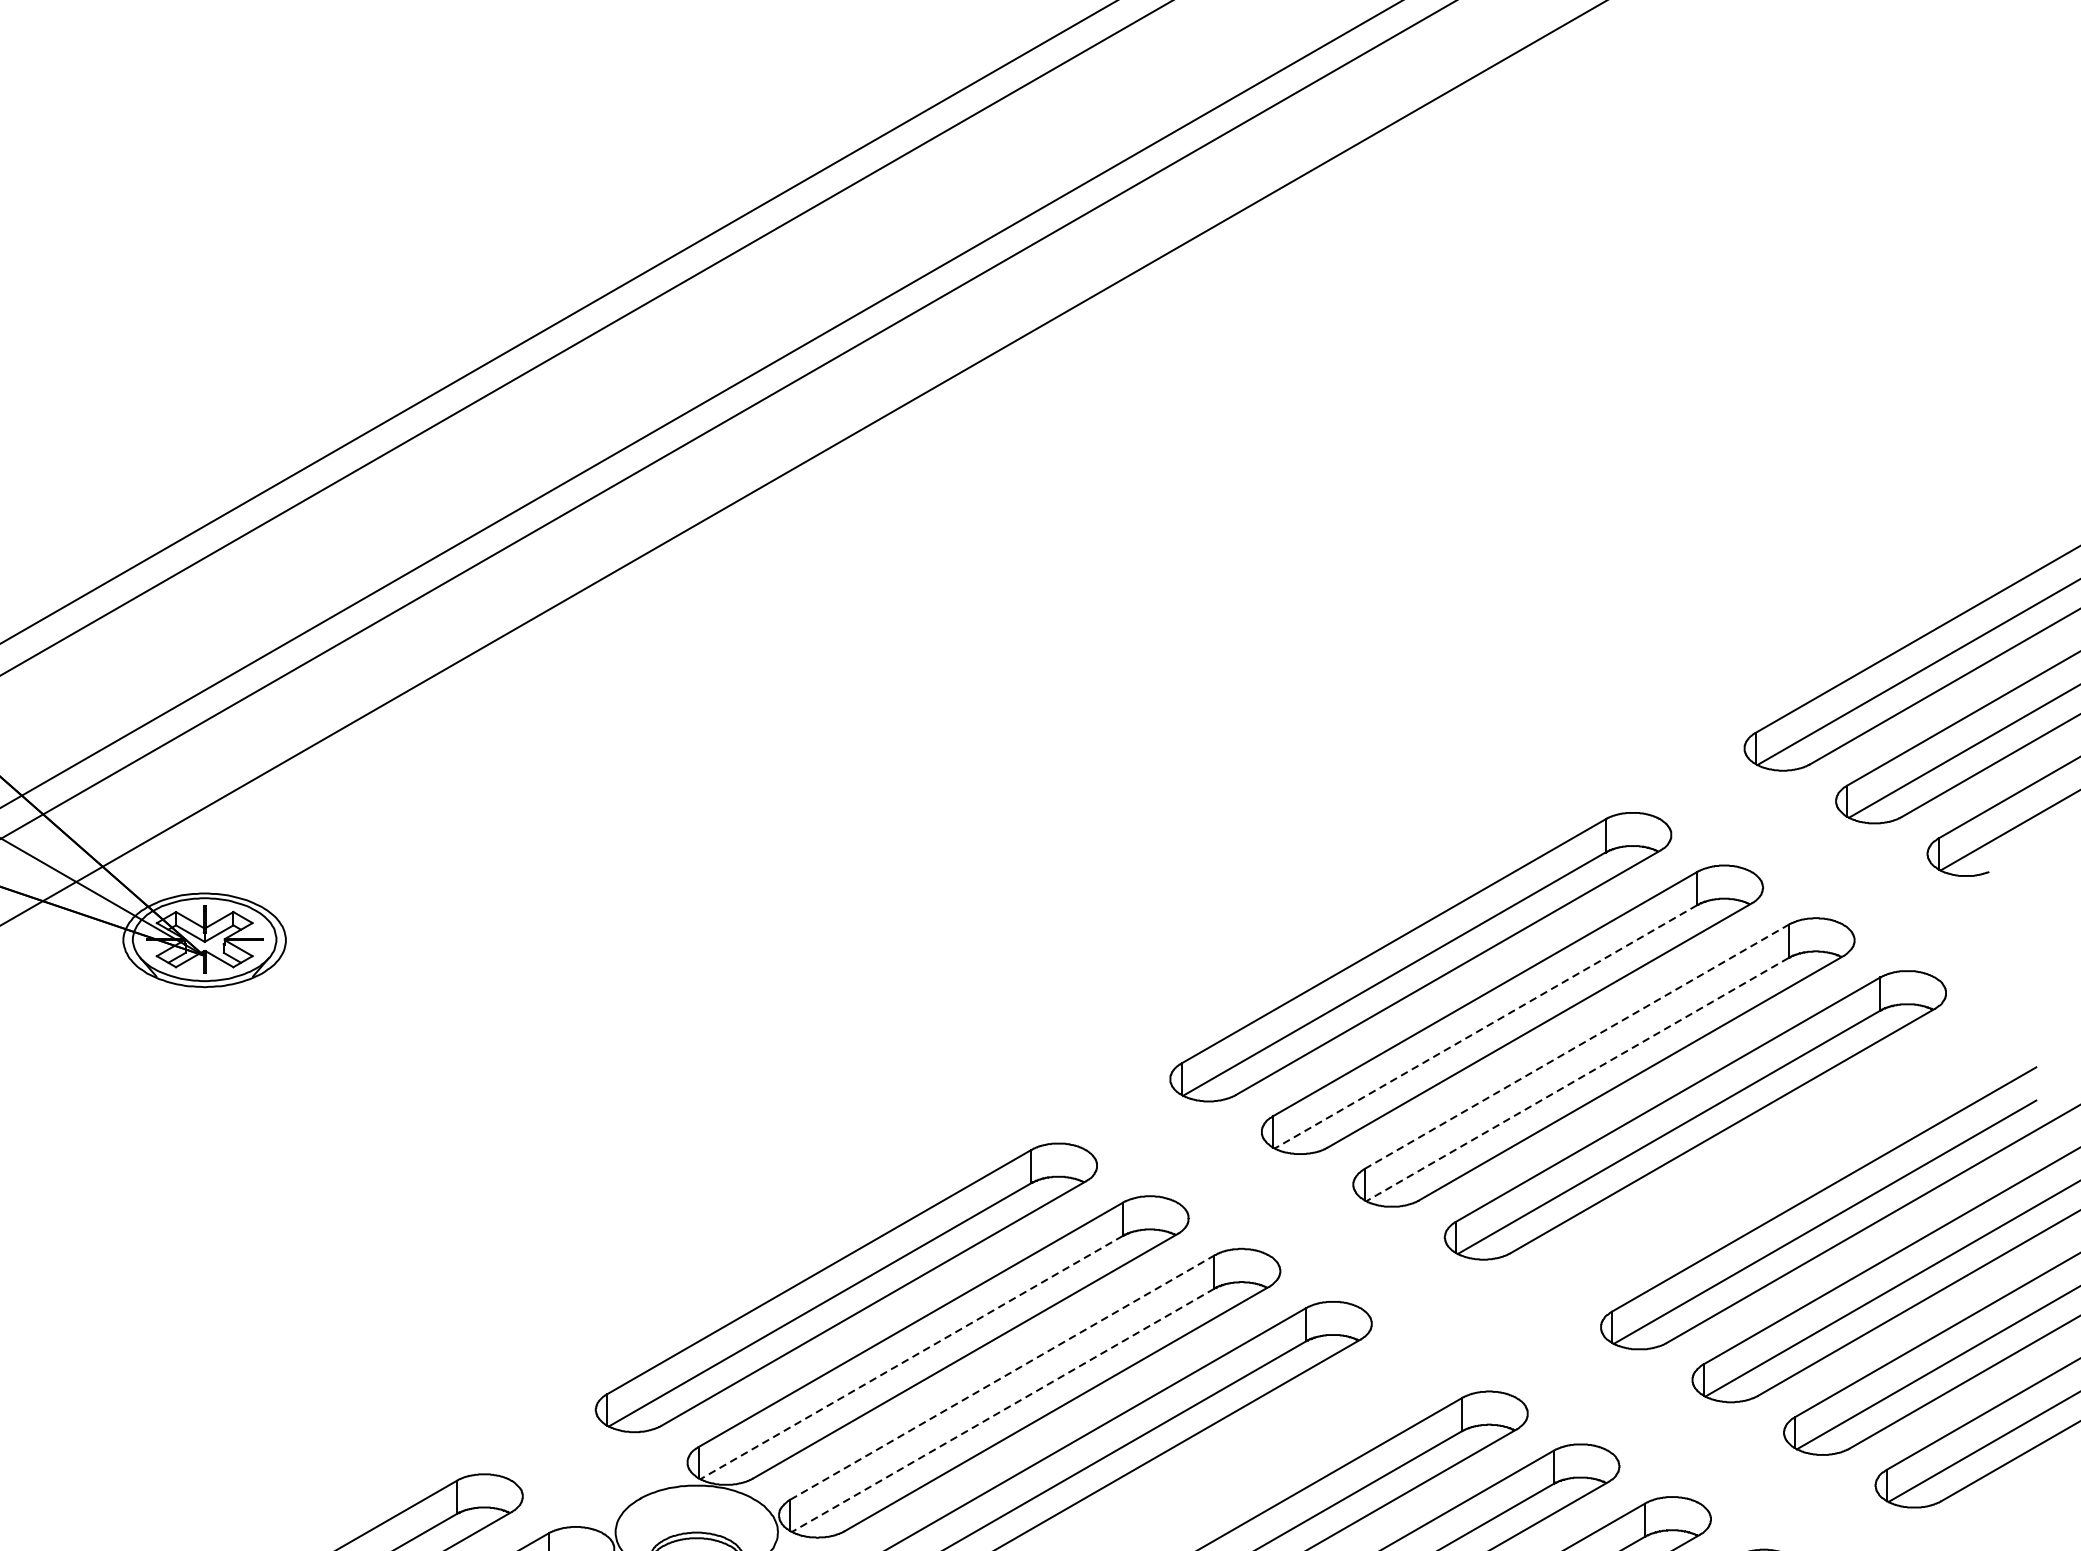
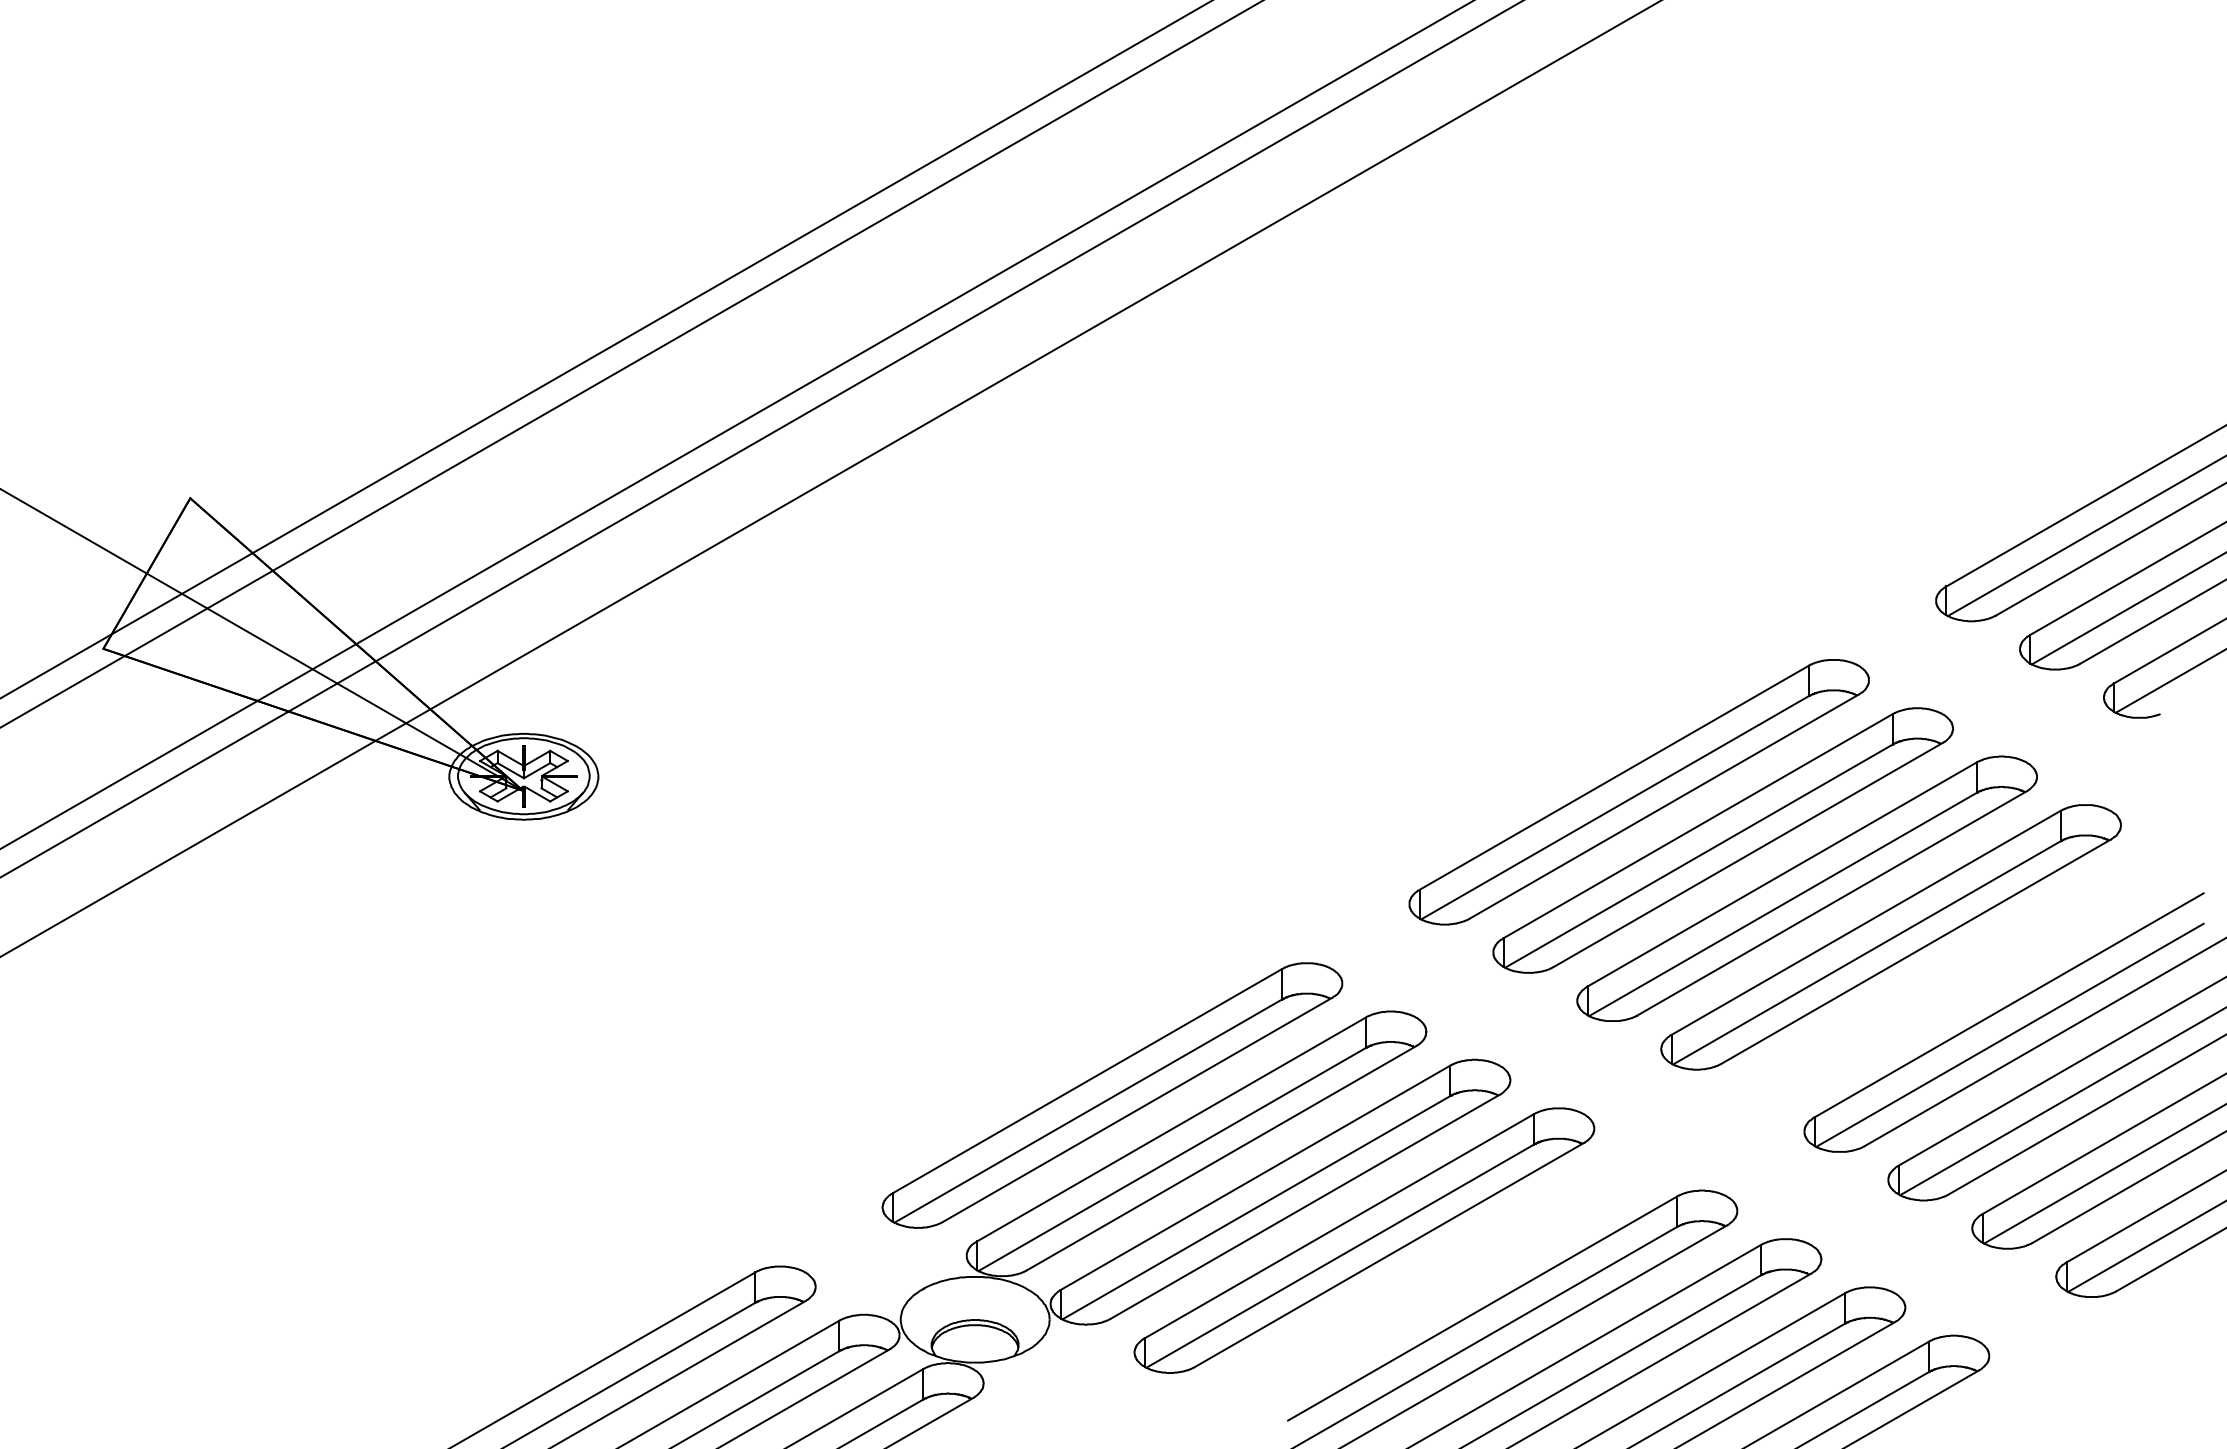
line: (1485, 1027) -> (1698, 856), dashed -> solid
line: (1577, 1046) -> (1782, 874), dashed -> solid
line: (1577, 1079) -> (1782, 904), dashed -> solid
line: (911, 1357) -> (1172, 1159), dashed -> solid
line: (1002, 1377) -> (1255, 1177), dashed -> solid
line: (1003, 1409) -> (1256, 1207), dashed -> solid

